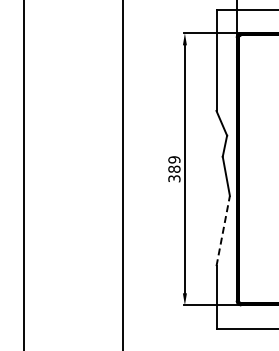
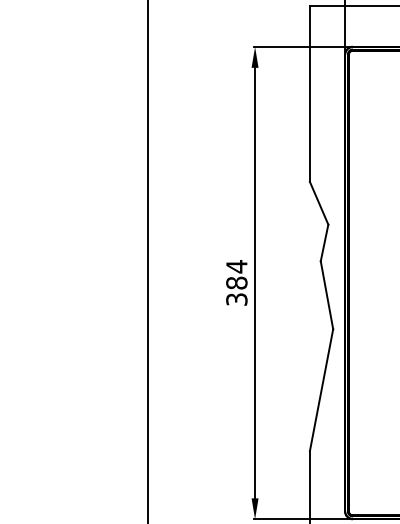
text: (174, 159) -> (236, 266), 389 -> 384
line: (223, 231) -> (322, 391), dashed -> solid

